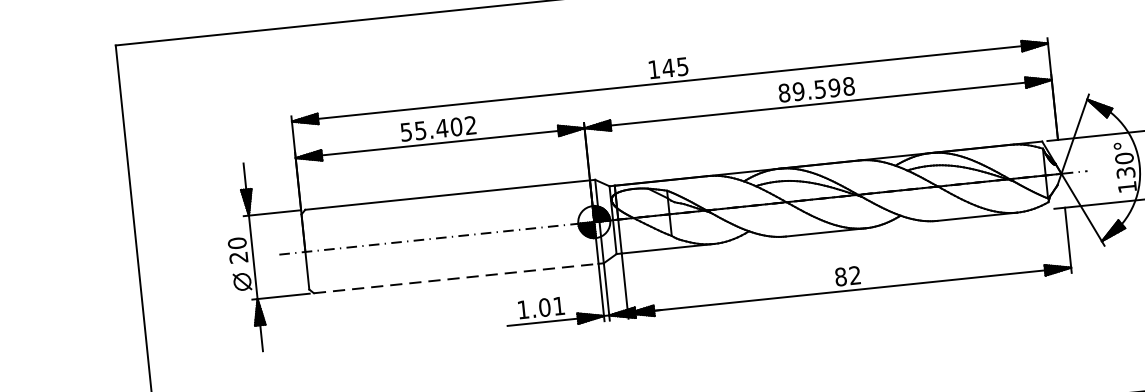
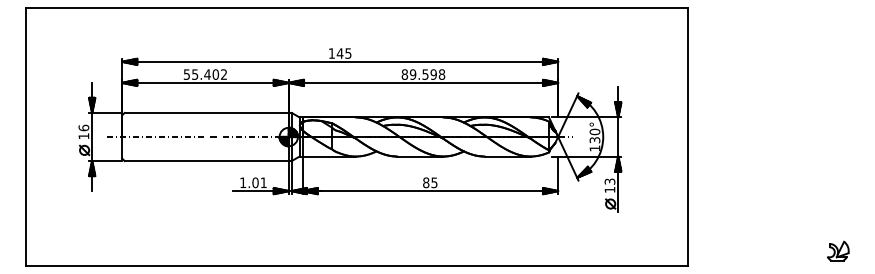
text: (237, 249) -> (83, 131), 20 -> 16
text: (855, 274) -> (434, 182), 82 -> 85
line: (457, 279) -> (207, 161), dashed -> solid

